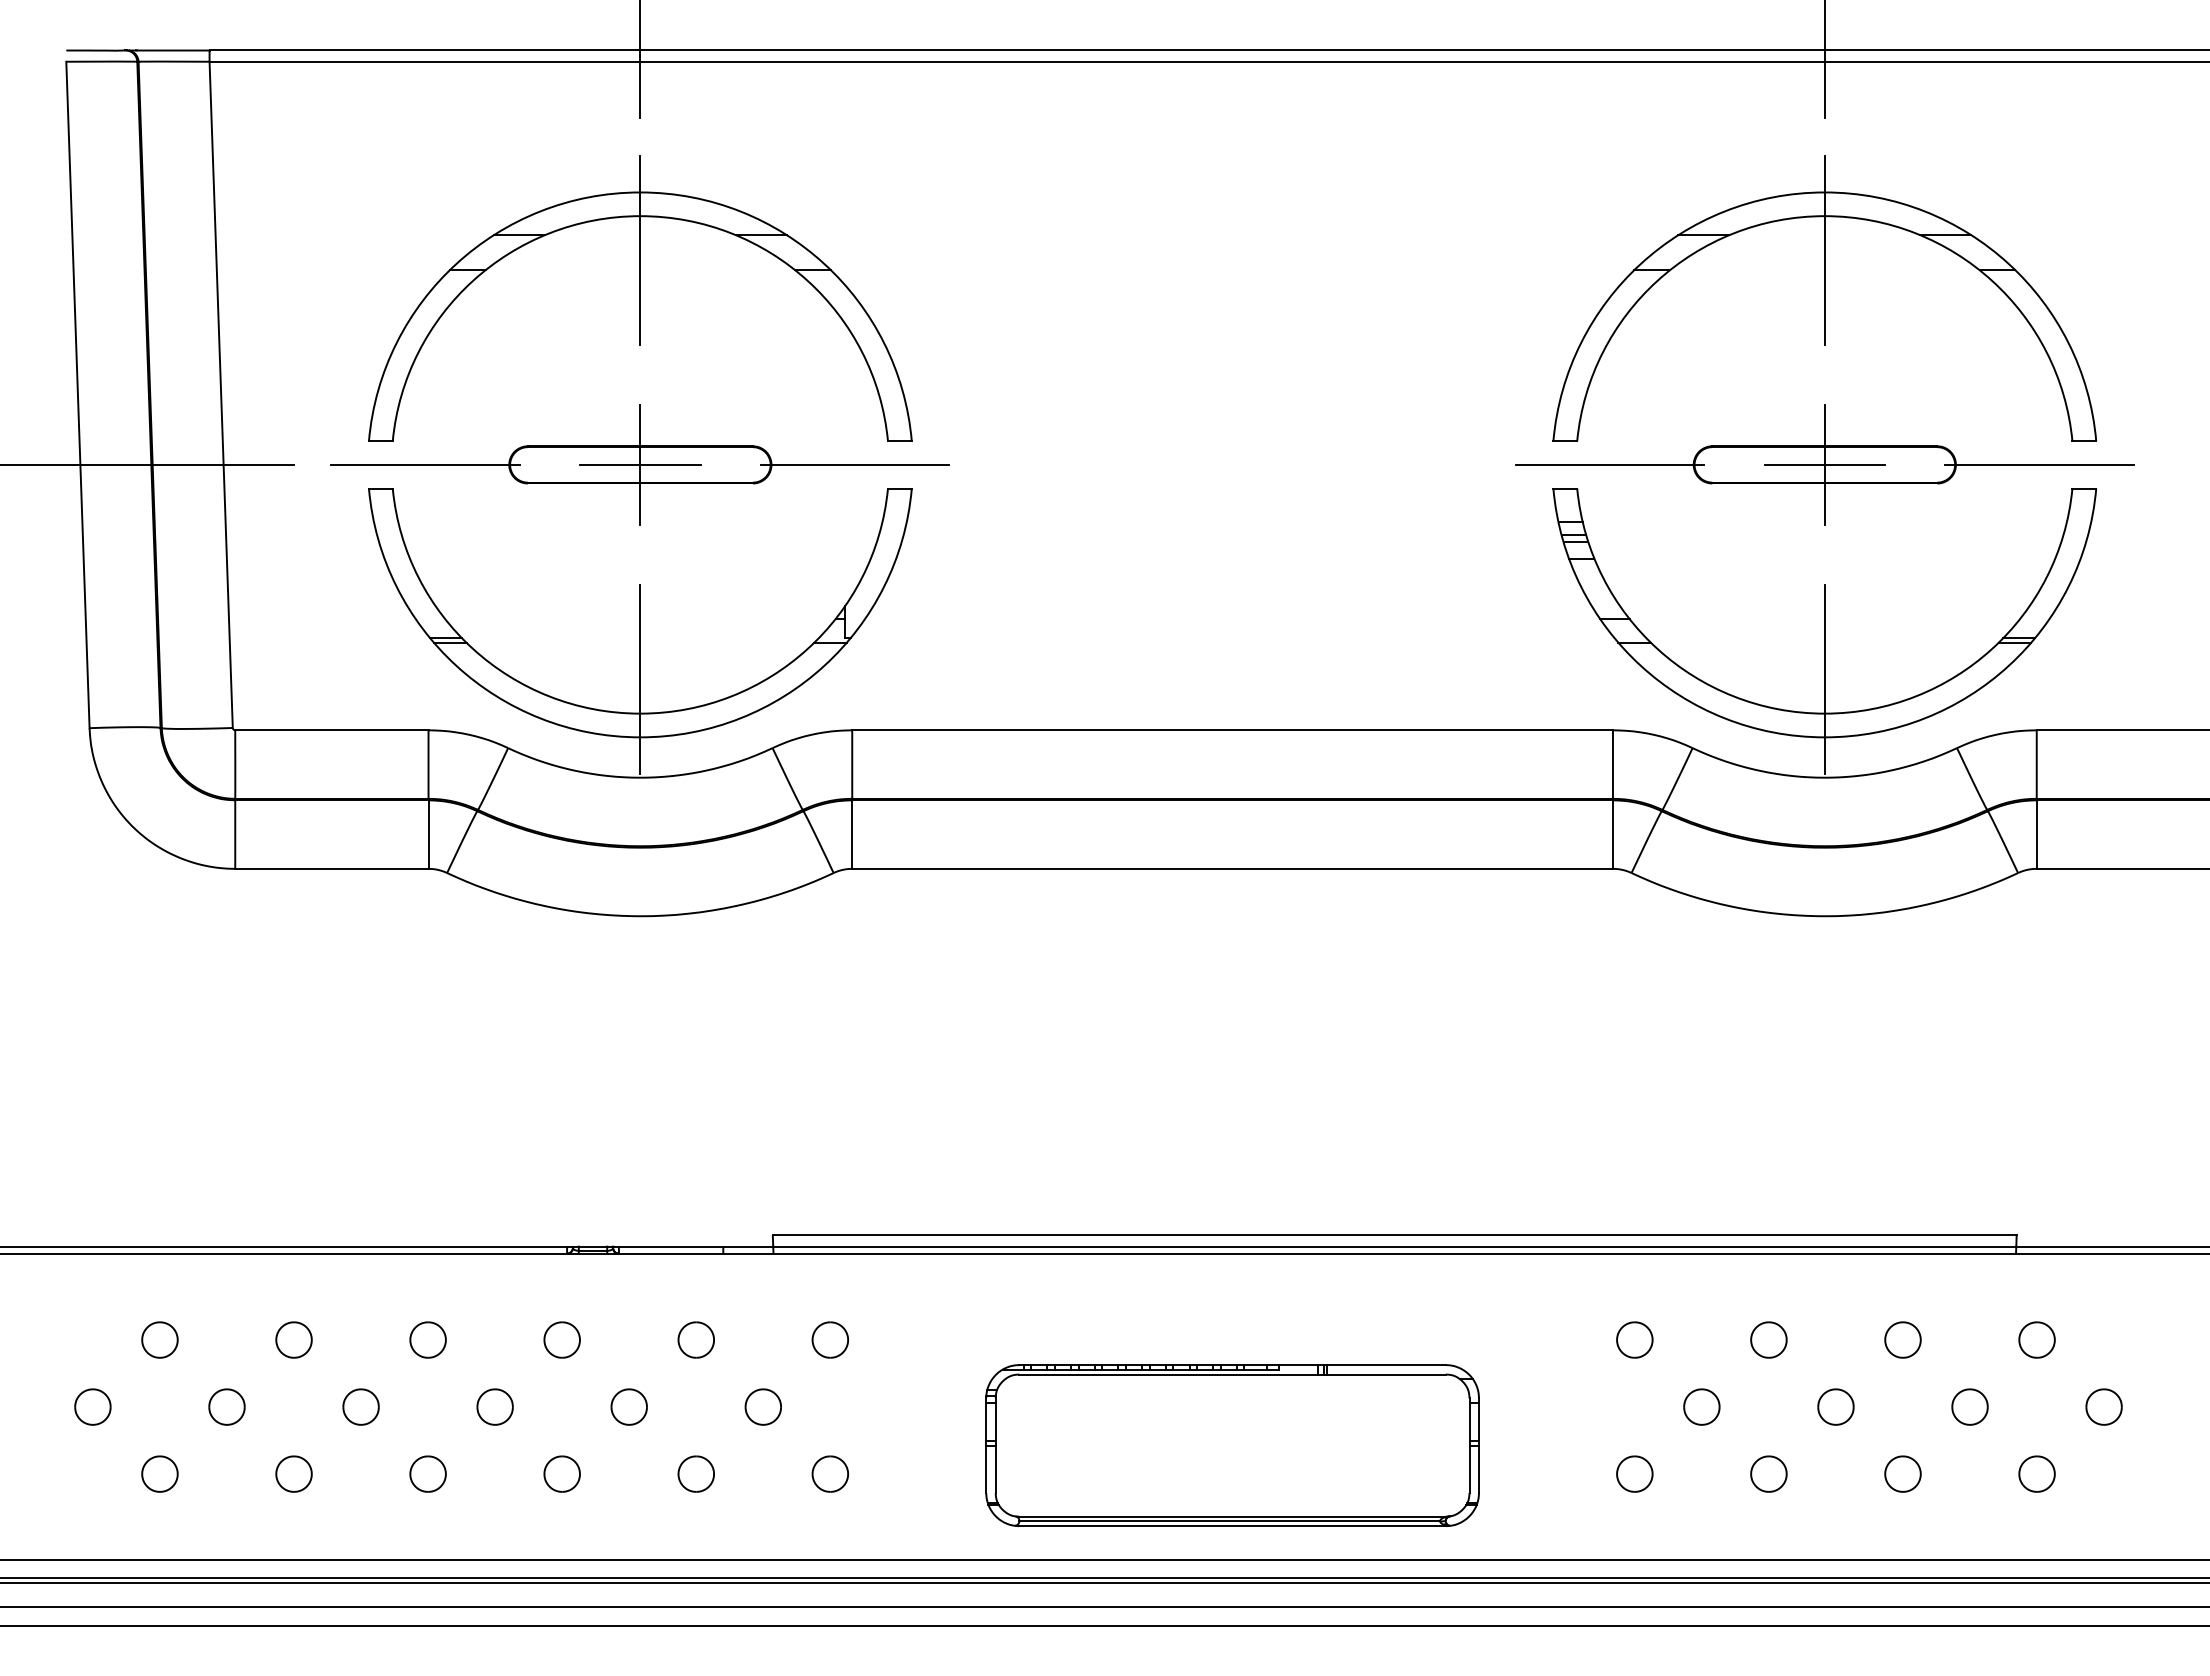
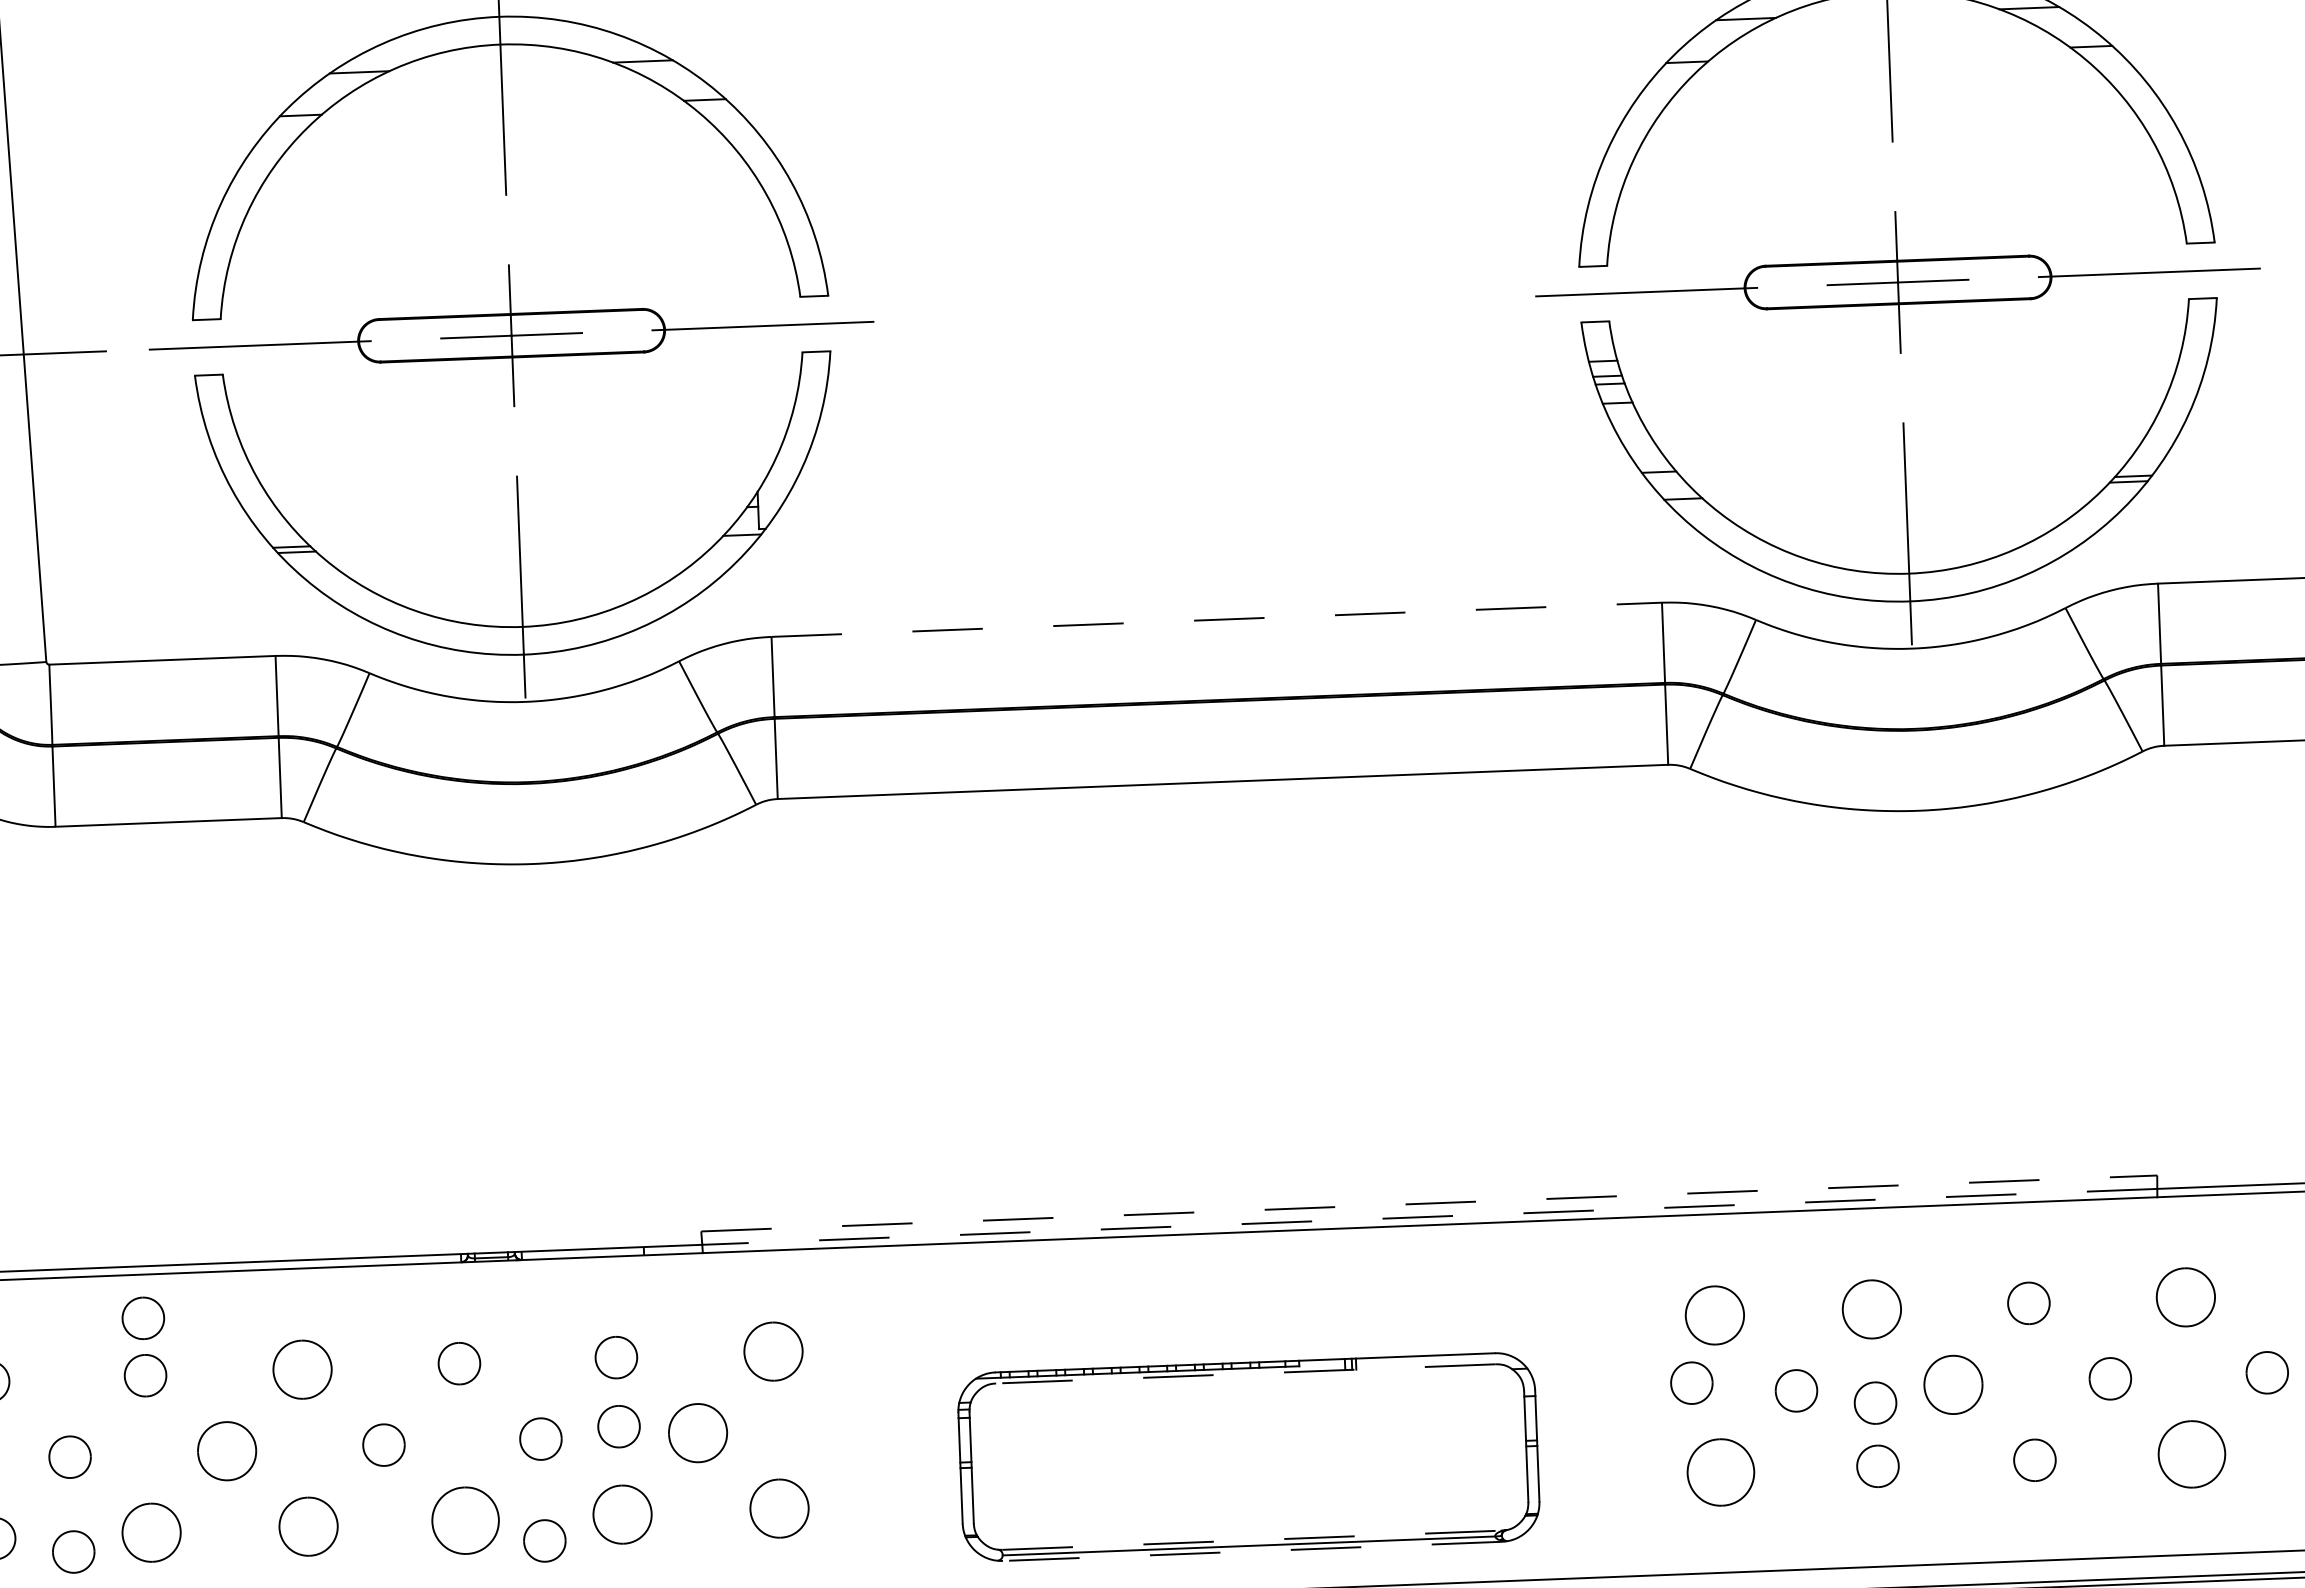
line: (1233, 730) -> (1217, 619), solid -> dashed
line: (1394, 1235) -> (1428, 1203), solid -> dashed
line: (1394, 1246) -> (1429, 1216), solid -> dashed
part: (293, 1290) -> (142, 1317), added
part: (427, 1339) -> (301, 1369), size x1.4
part: (829, 1339) -> (772, 1350), size x1.4
part: (1634, 1339) -> (1714, 1314), size x1.4
part: (1768, 1339) -> (1871, 1308), size x1.4
part: (2036, 1339) -> (2185, 1296), size x1.4
line: (1232, 1374) -> (1245, 1373), solid -> dashed
part: (1612, 1396) -> (1691, 1382), added
part: (695, 1398) -> (618, 1426), added
part: (360, 1406) -> (226, 1450), size x1.4
part: (762, 1406) -> (696, 1432), size x1.4
part: (1835, 1406) -> (1952, 1384), size x1.4
part: (1768, 1419) -> (1875, 1402), added
part: (293, 1473) -> (150, 1531), size x1.4
part: (427, 1473) -> (307, 1525), size x1.4
part: (561, 1473) -> (464, 1519), size x1.6
part: (695, 1473) -> (621, 1513), size x1.4
part: (829, 1473) -> (778, 1507), size x1.4
part: (1634, 1473) -> (1720, 1471), size x1.6
part: (2036, 1473) -> (2191, 1453), size x1.6
part: (226, 1487) -> (73, 1551), added
part: (628, 1493) -> (543, 1540), added
line: (1233, 1516) -> (1253, 1540), solid -> dashed
line: (1232, 1526) -> (1252, 1551), solid -> dashed

